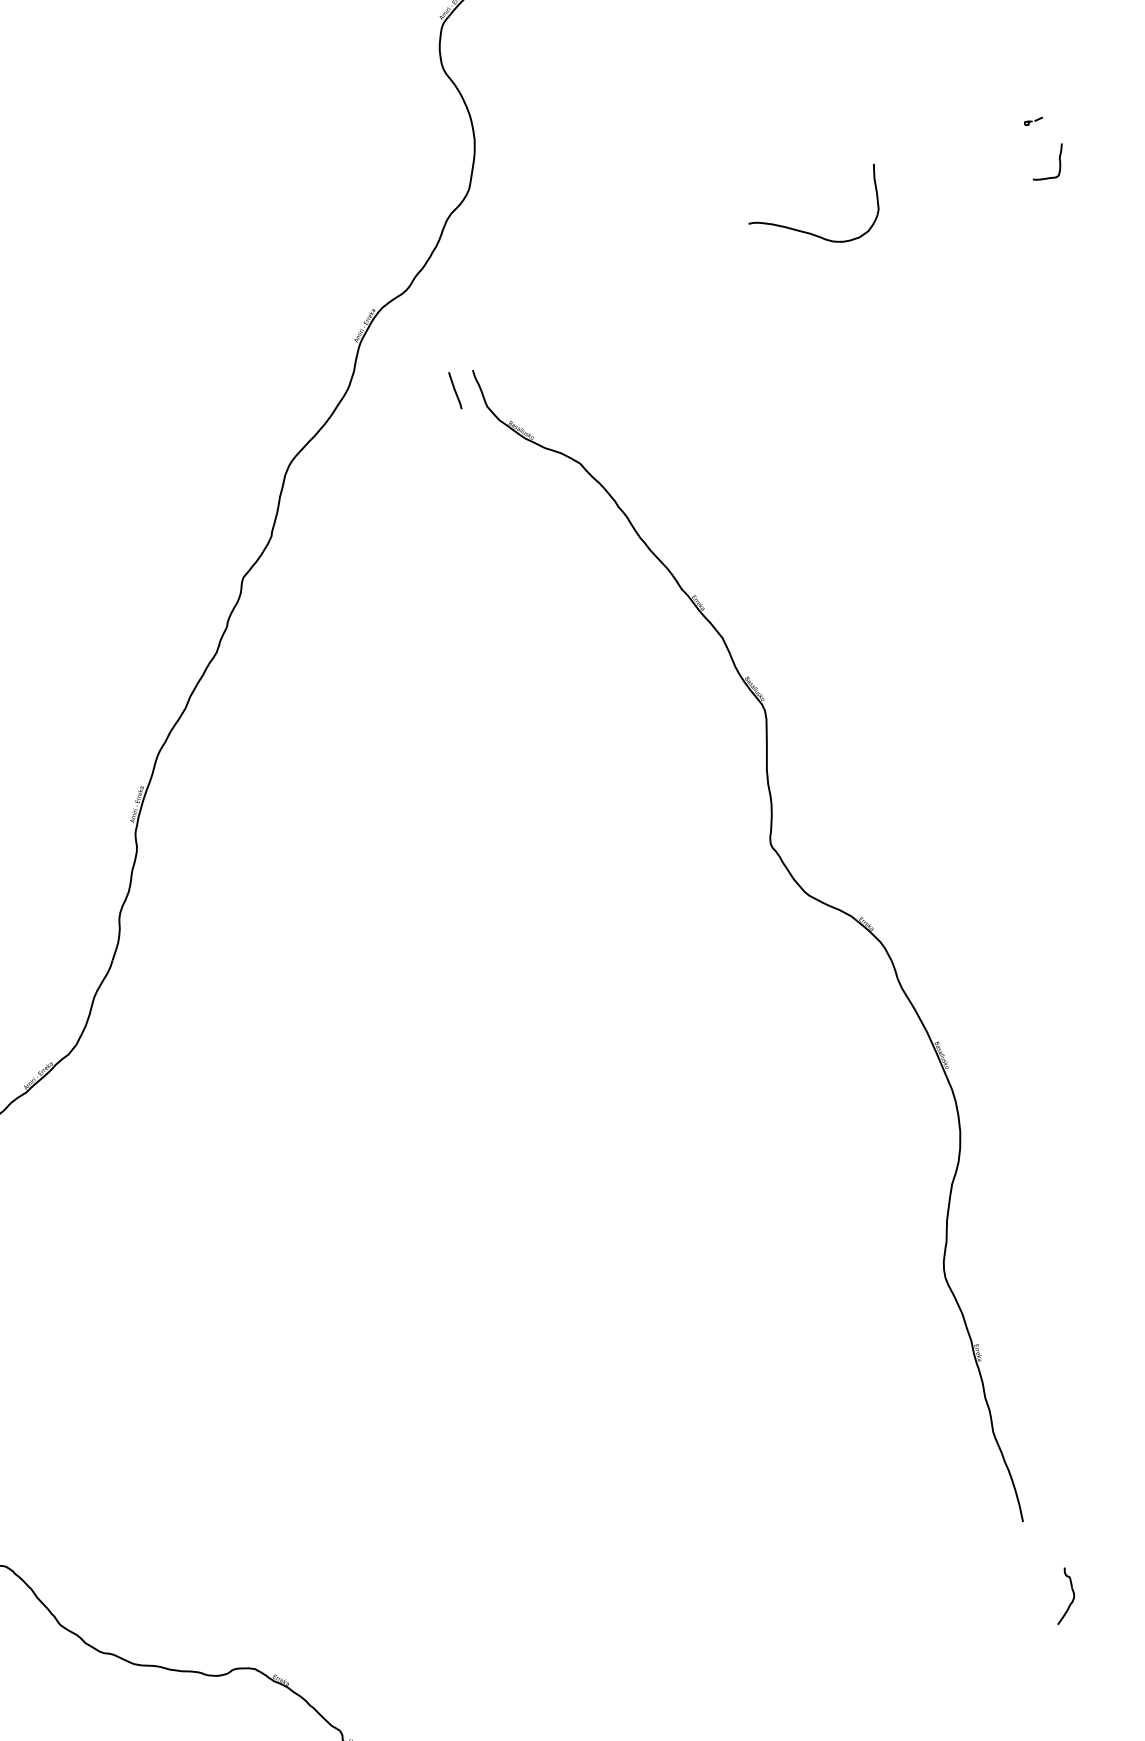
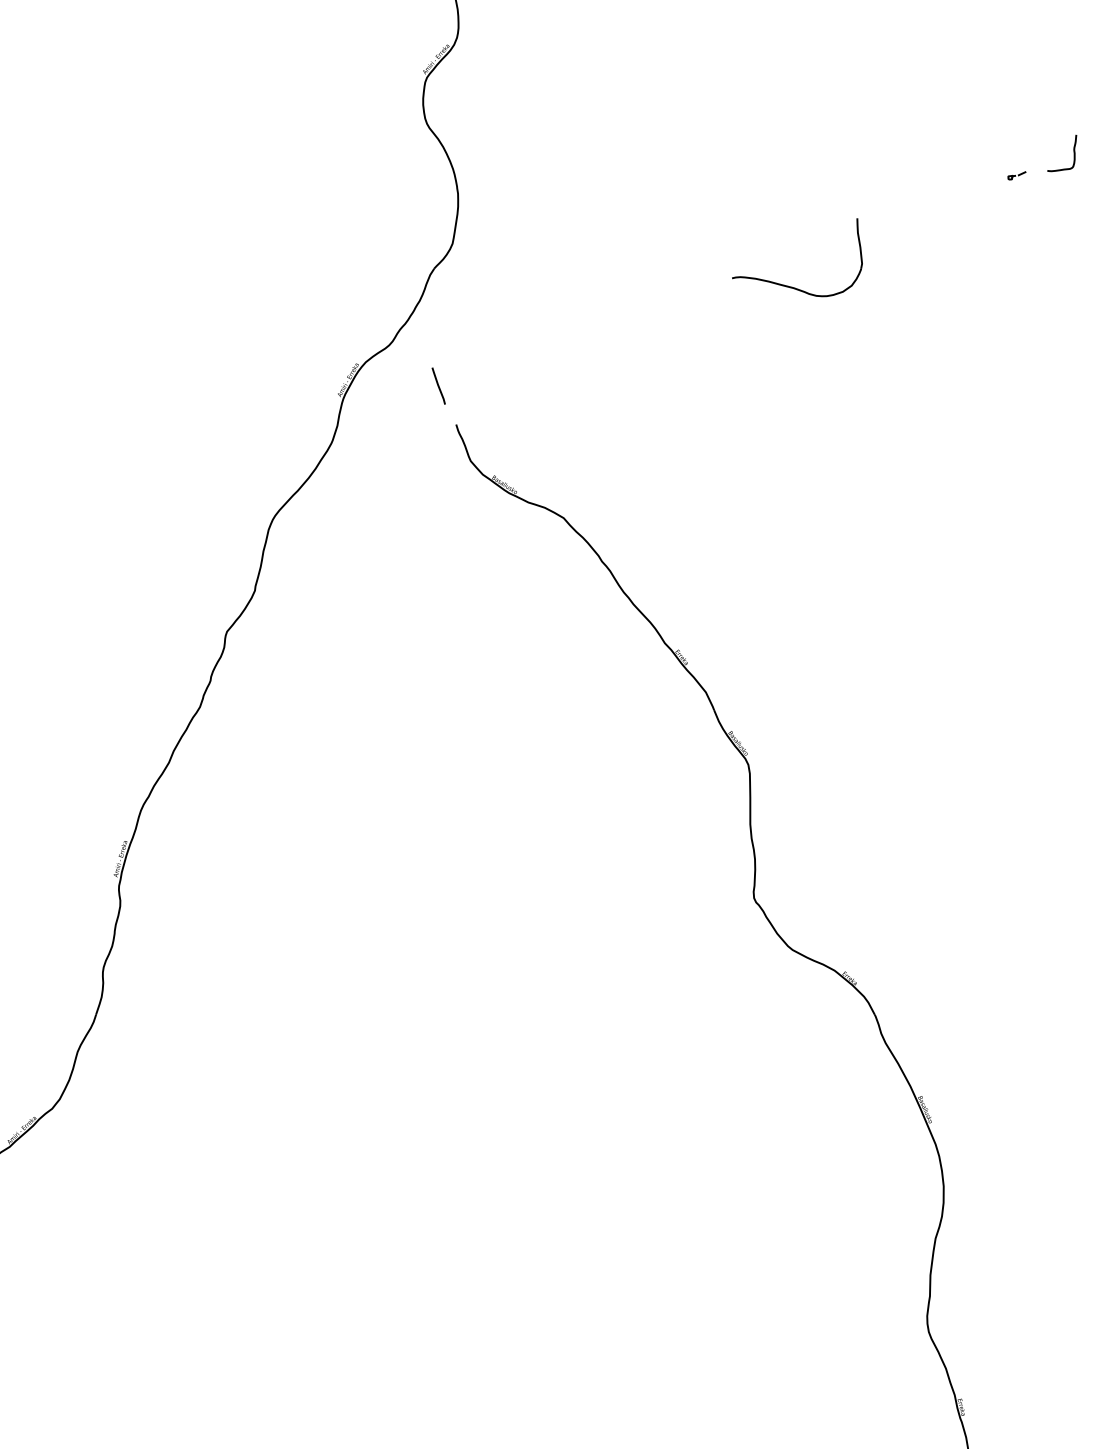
curve: (1059, 161) -> (1073, 152), moved
line: (455, 390) -> (438, 385), moved

